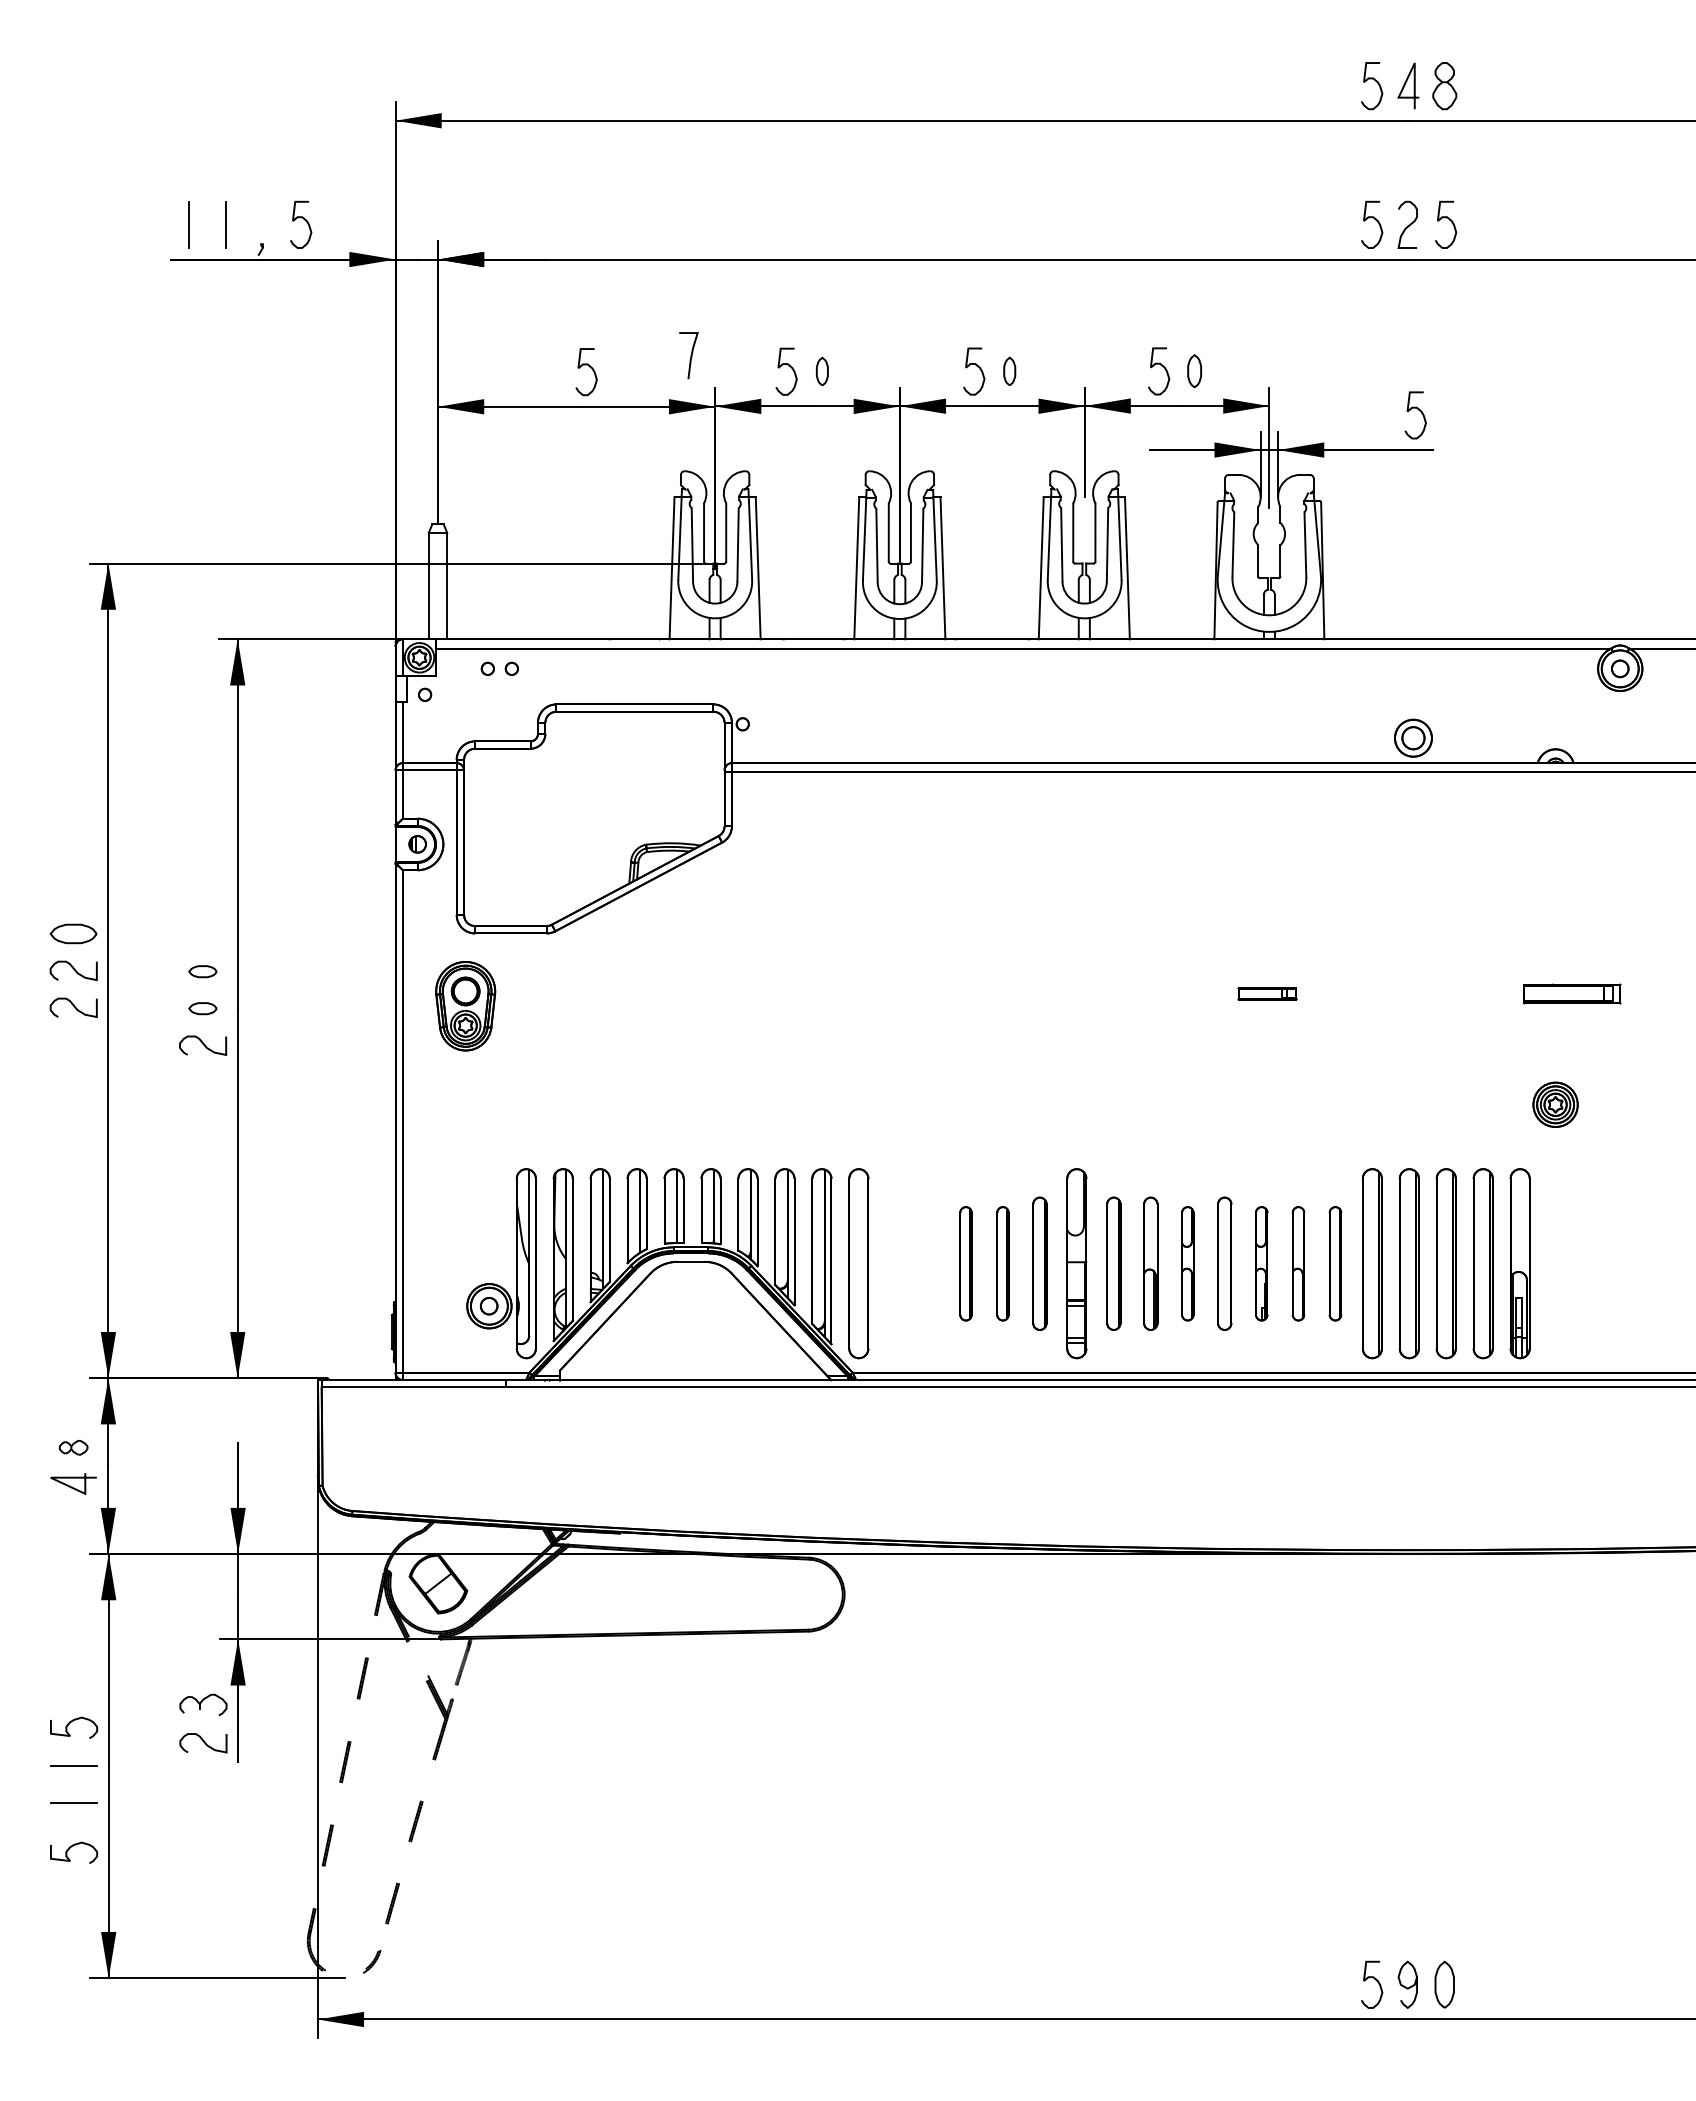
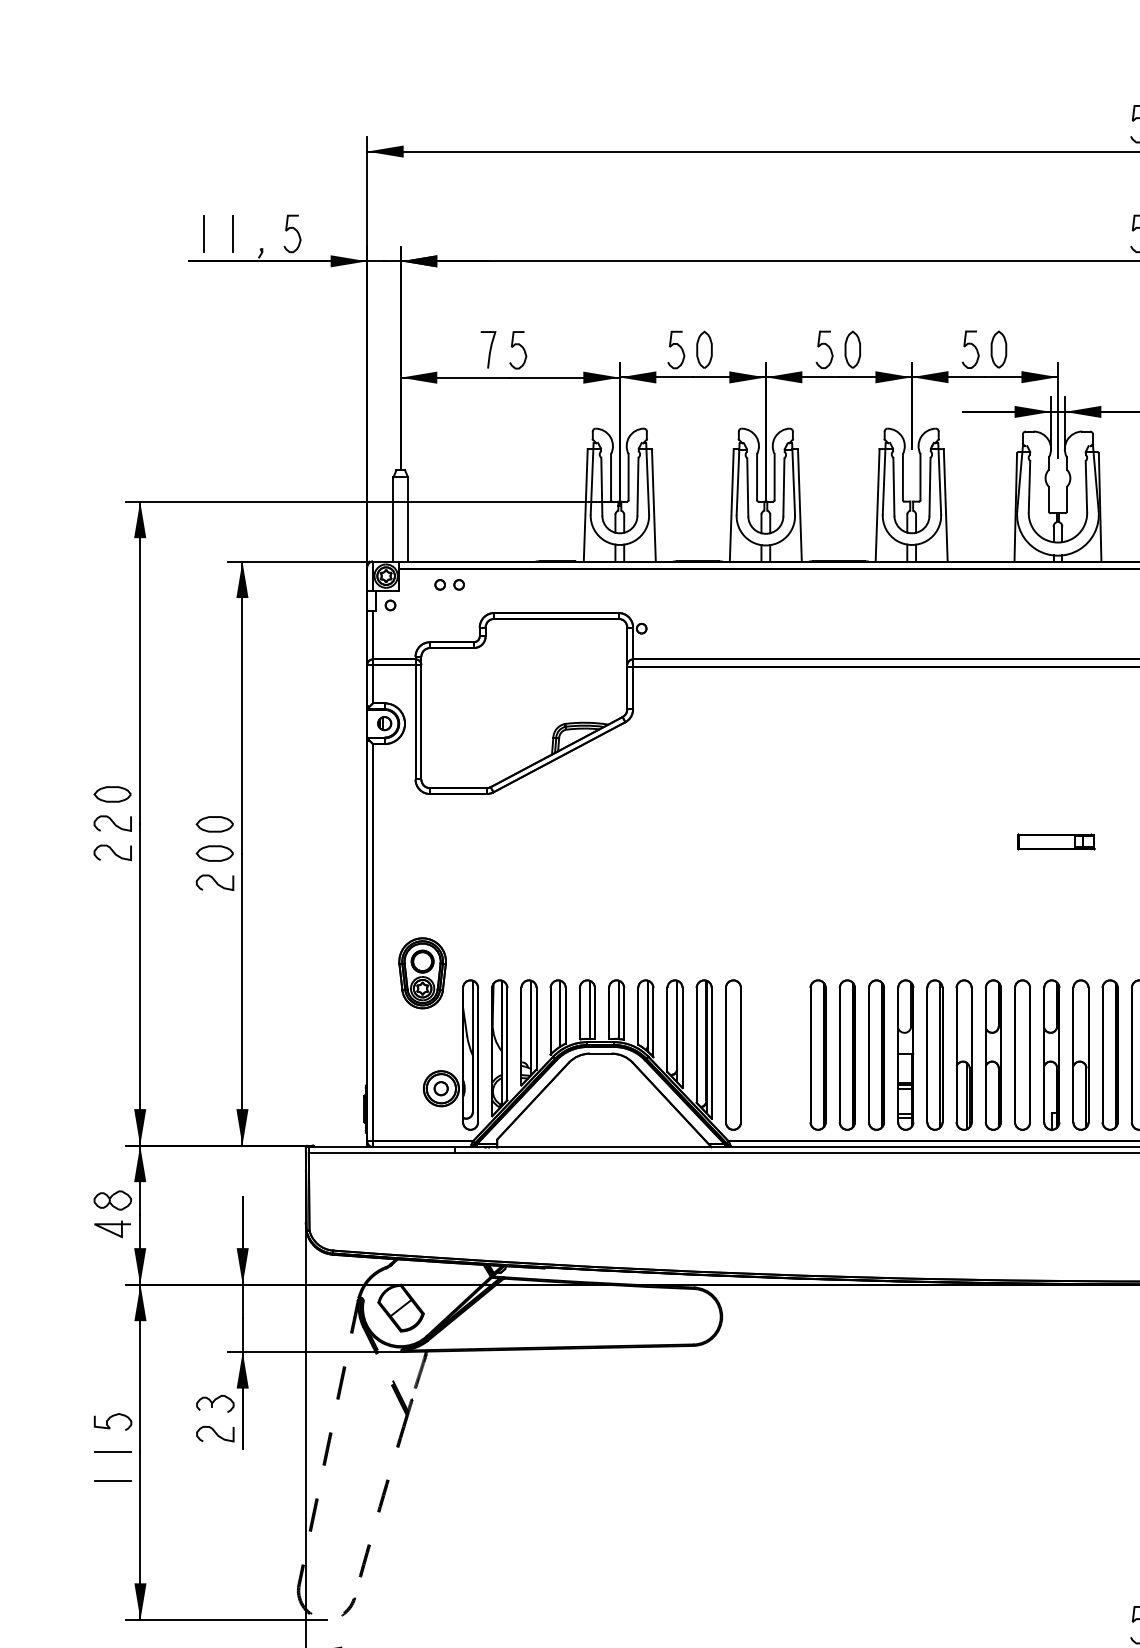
curve: (690, 355) -> (489, 349), moved
part: (1194, 370) -> (998, 349), size x1.43
part: (822, 371) -> (704, 349), size x1.67
part: (1009, 371) -> (852, 349), size x1.67
part: (202, 971) -> (214, 824), size x1.67
part: (1267, 993) -> (1056, 841), size x1.67
part: (465, 1006) -> (422, 973), moved
part: (202, 1008) -> (214, 853), size x1.67
part: (965, 1263) -> (817, 1054), size x1.67
part: (1002, 1263) -> (846, 1054), size x1.67
part: (1039, 1263) -> (876, 1054), size x1.43
part: (1113, 1263) -> (934, 1054), size x1.43
part: (1150, 1263) -> (963, 1054), size x1.43
part: (1187, 1263) -> (993, 1054), size x1.67
part: (1224, 1263) -> (1022, 1054), size x1.43
part: (1261, 1263) -> (1051, 1054), size x1.67
part: (1298, 1263) -> (1080, 1054), size x1.67
part: (1335, 1263) -> (1110, 1054), size x1.67
part: (73, 1447) -> (112, 1200), size x1.67
curve: (70, 1848) -> (110, 1517), removed

